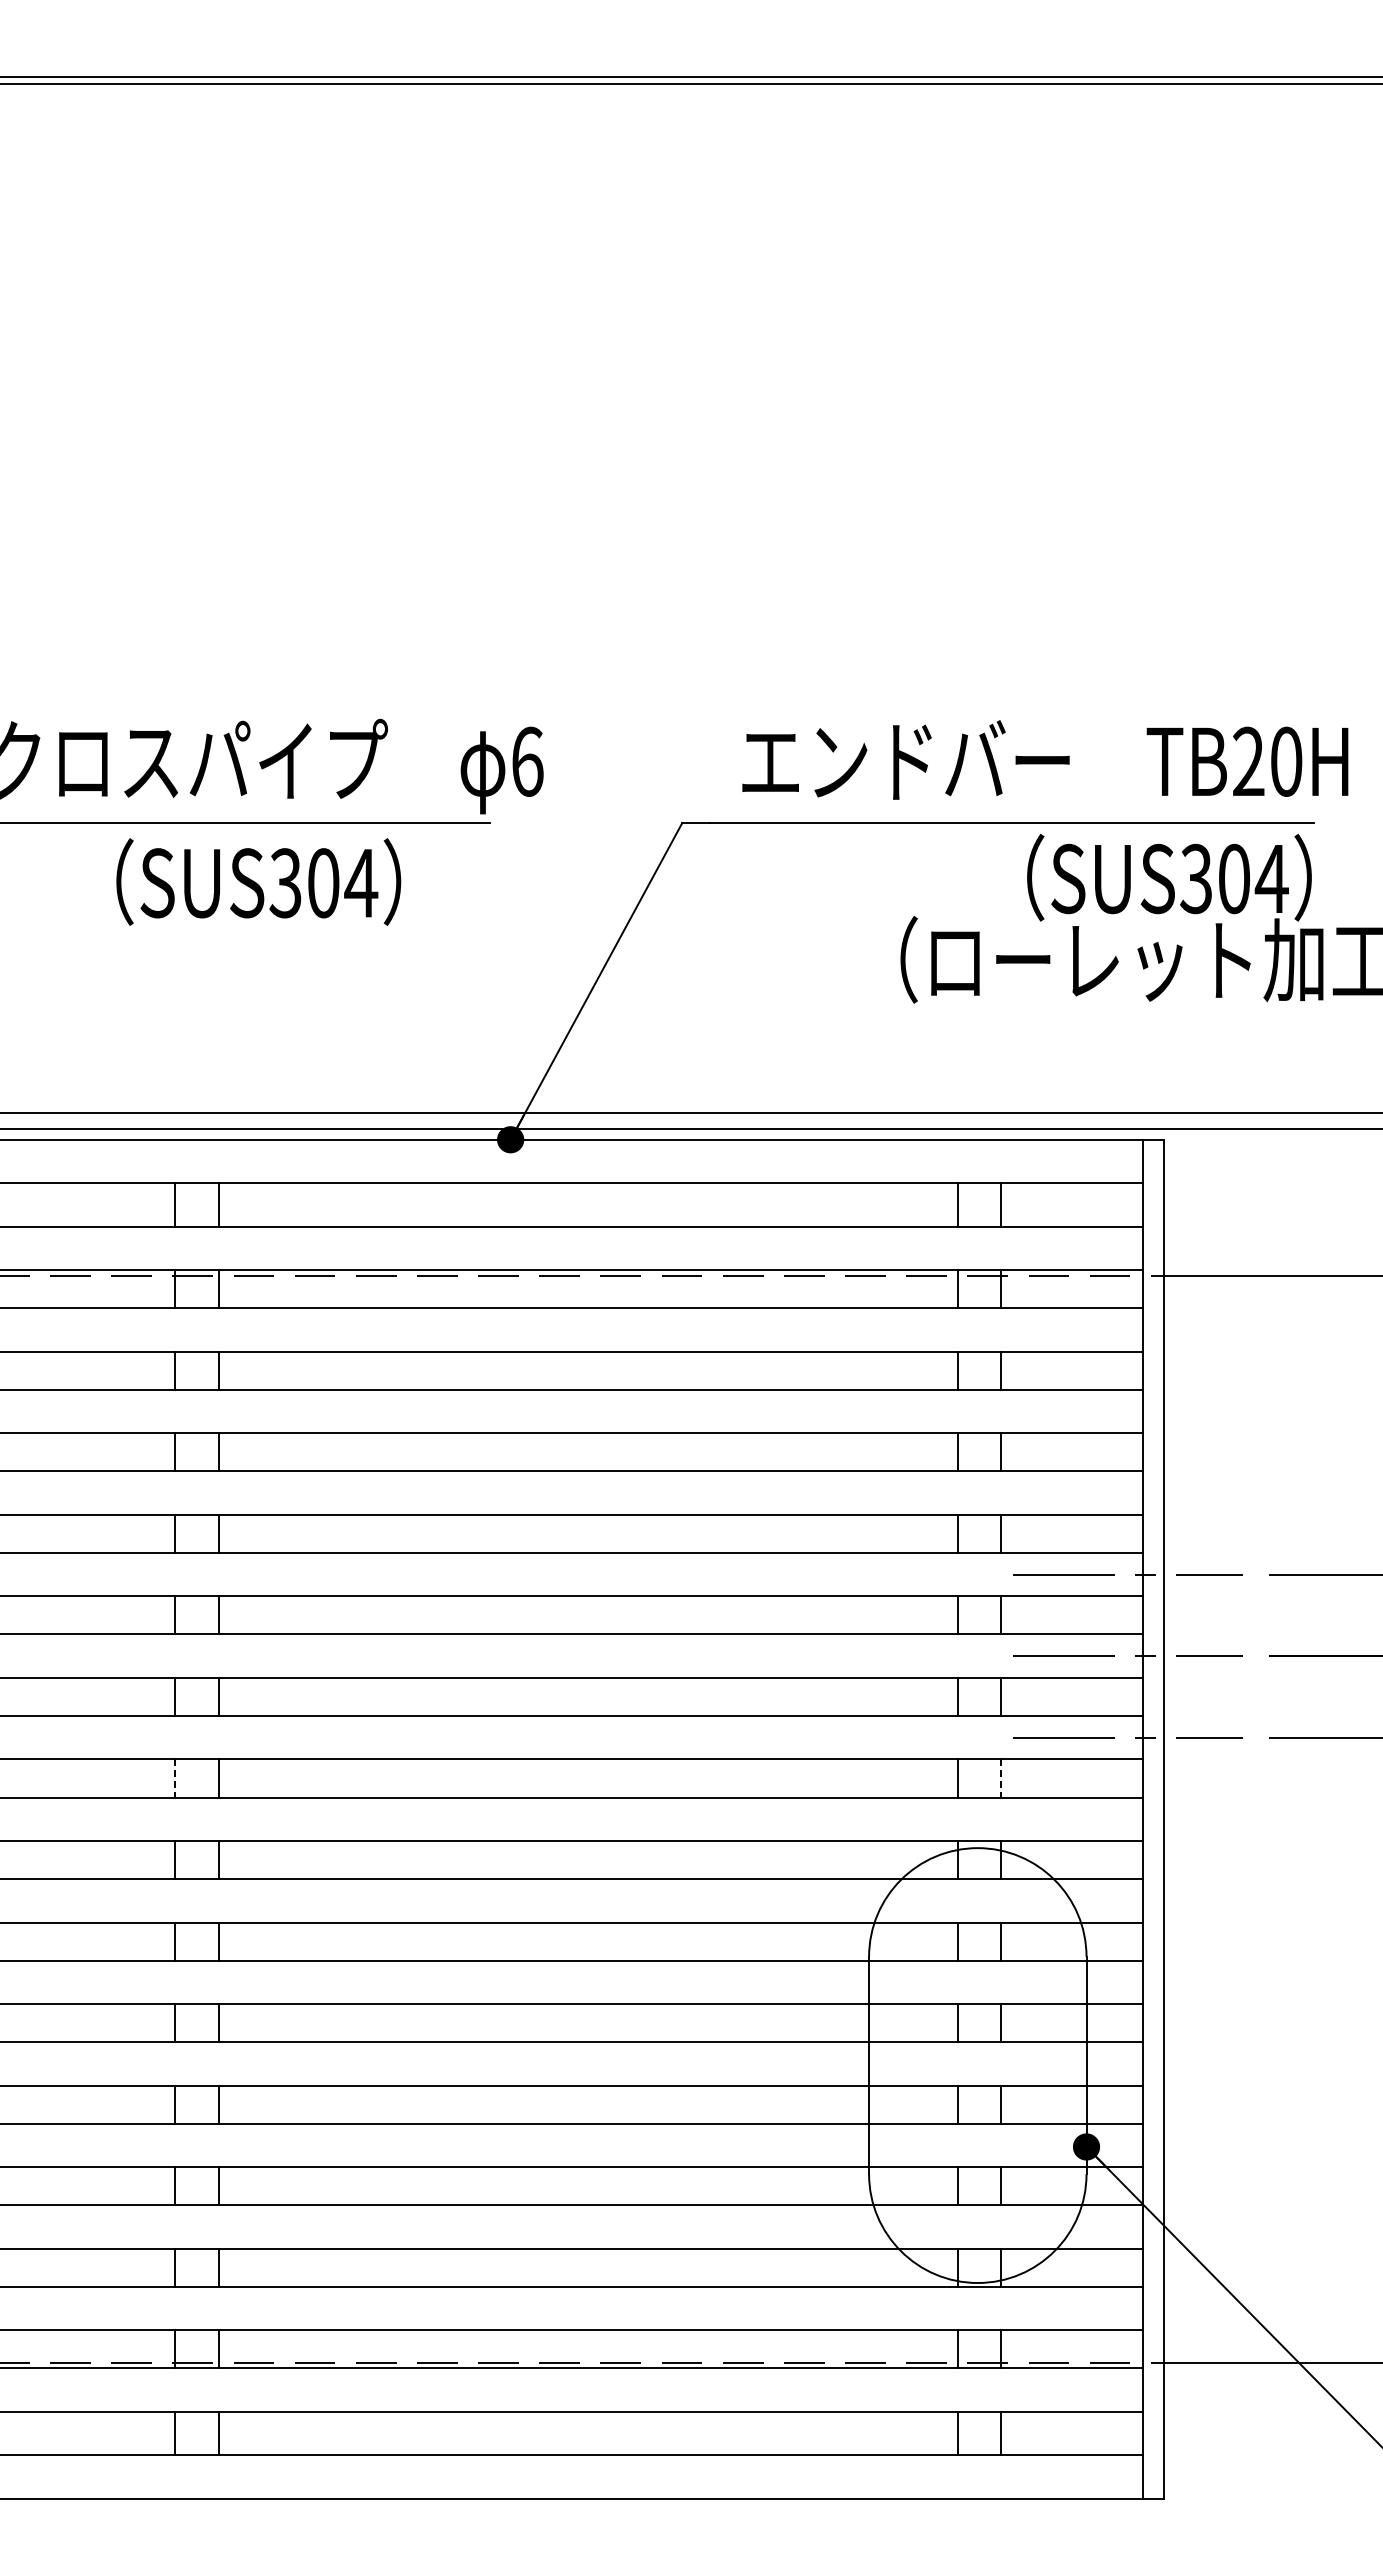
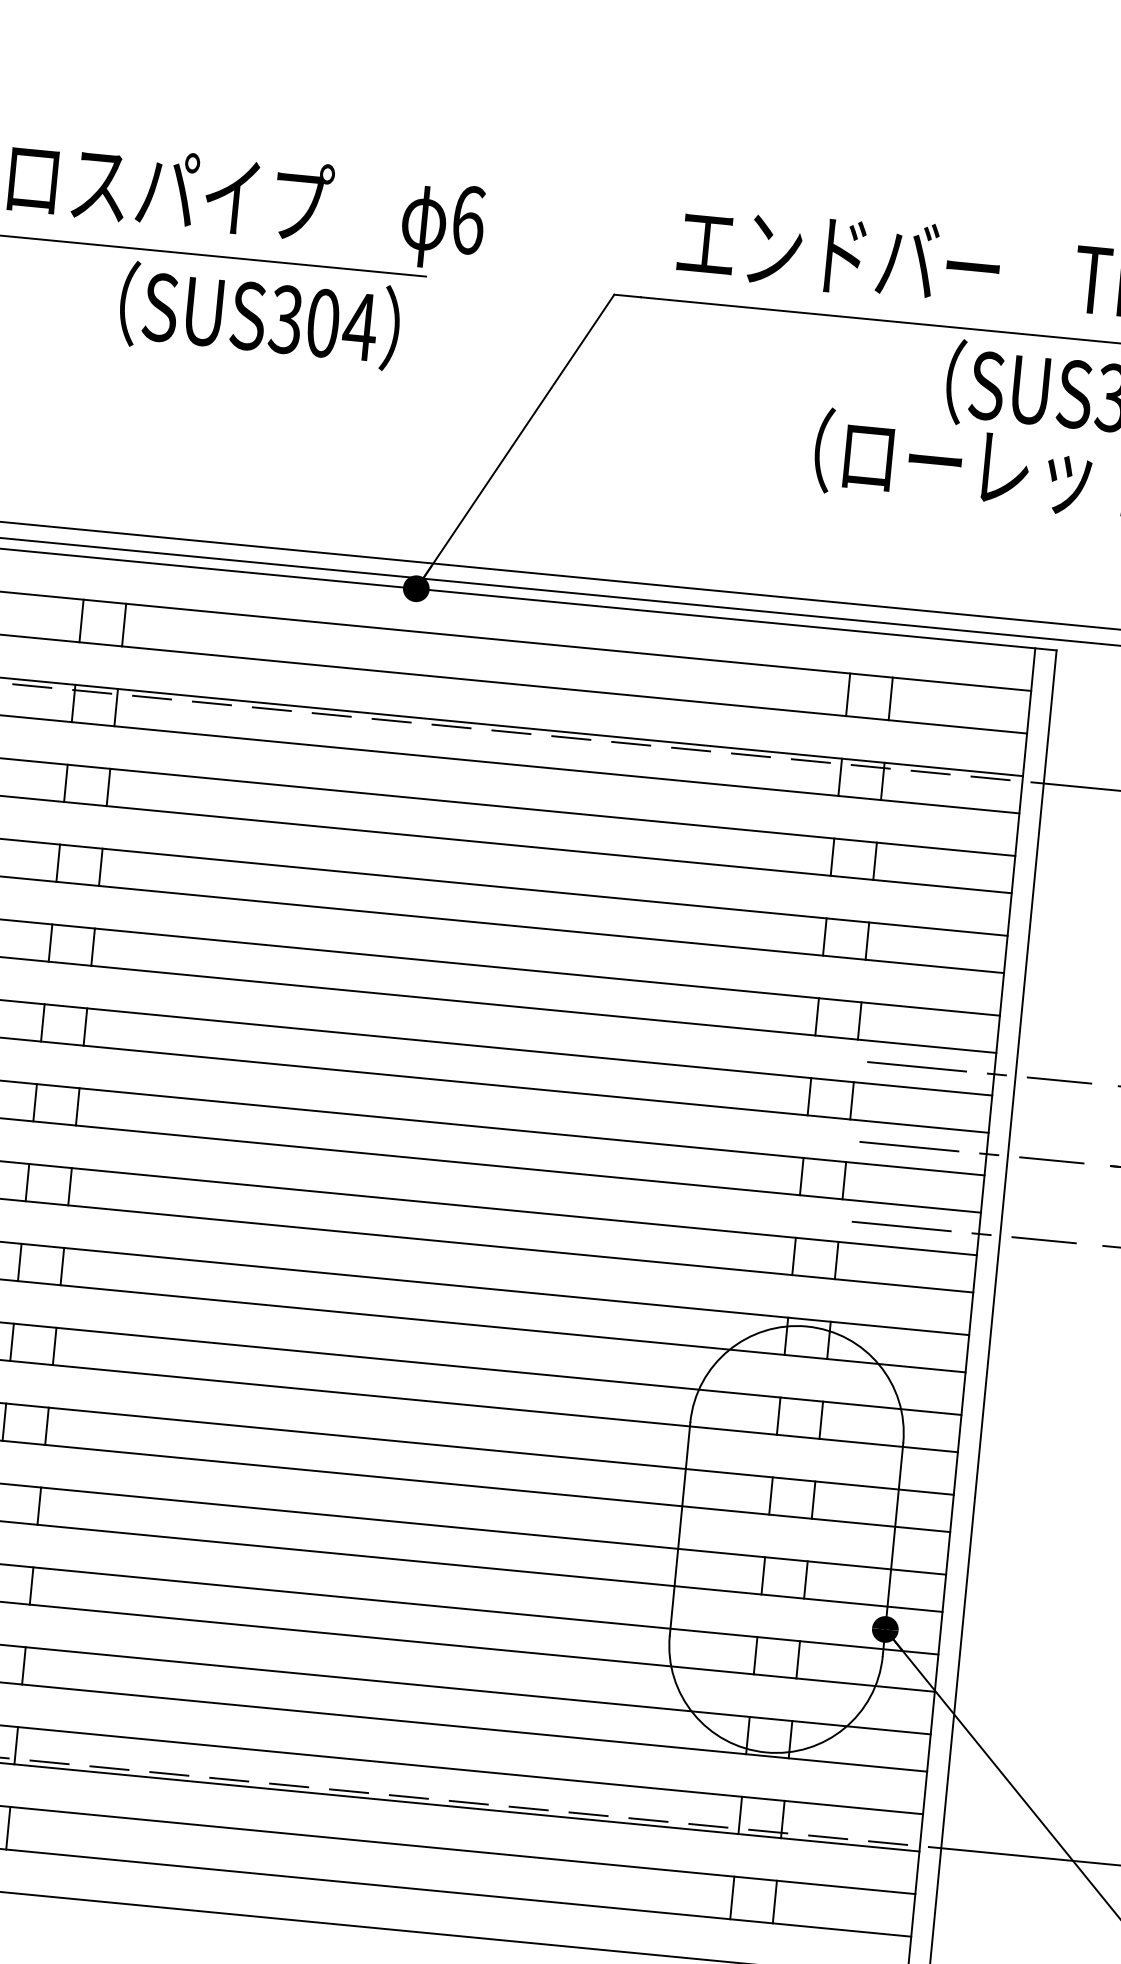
text: (258, 881) -> (259, 315), moved
line: (175, 1778) -> (27, 1182), dashed -> solid
line: (1001, 1778) -> (836, 1260), dashed -> solid

